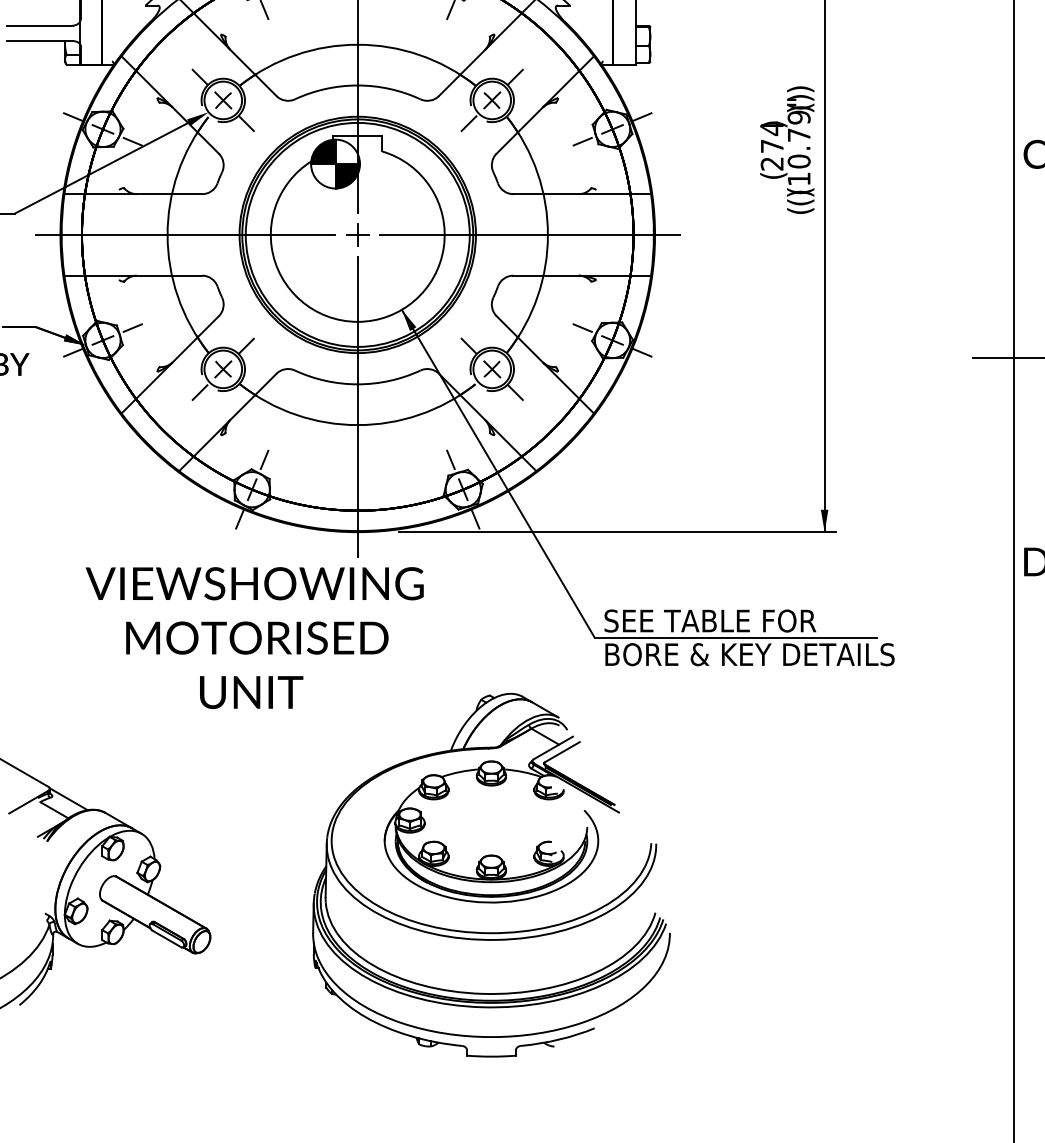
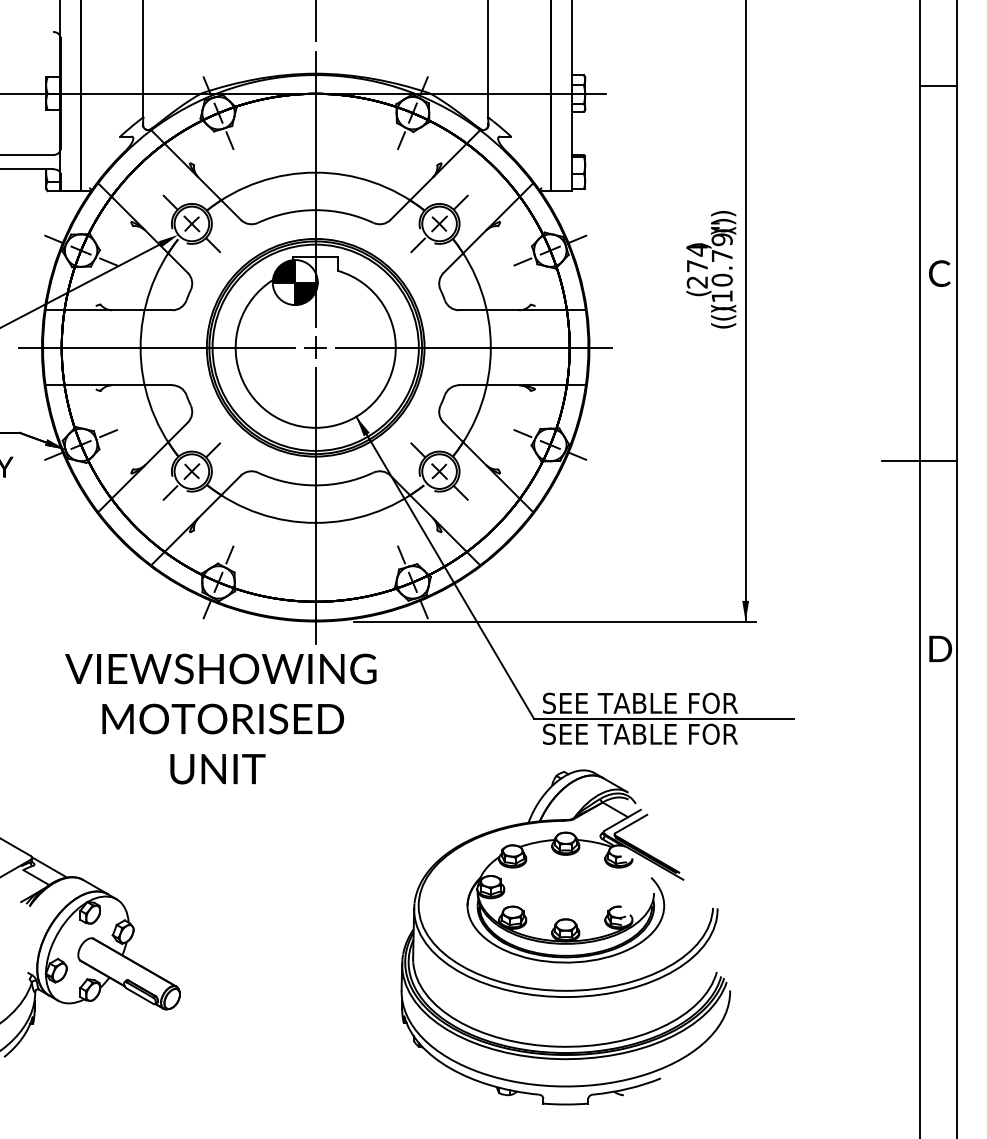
text: (749, 653) -> (676, 733), BORE & KEY DETAILS -> SEE TABLE FOR
part: (491, 875) -> (565, 937), moved

